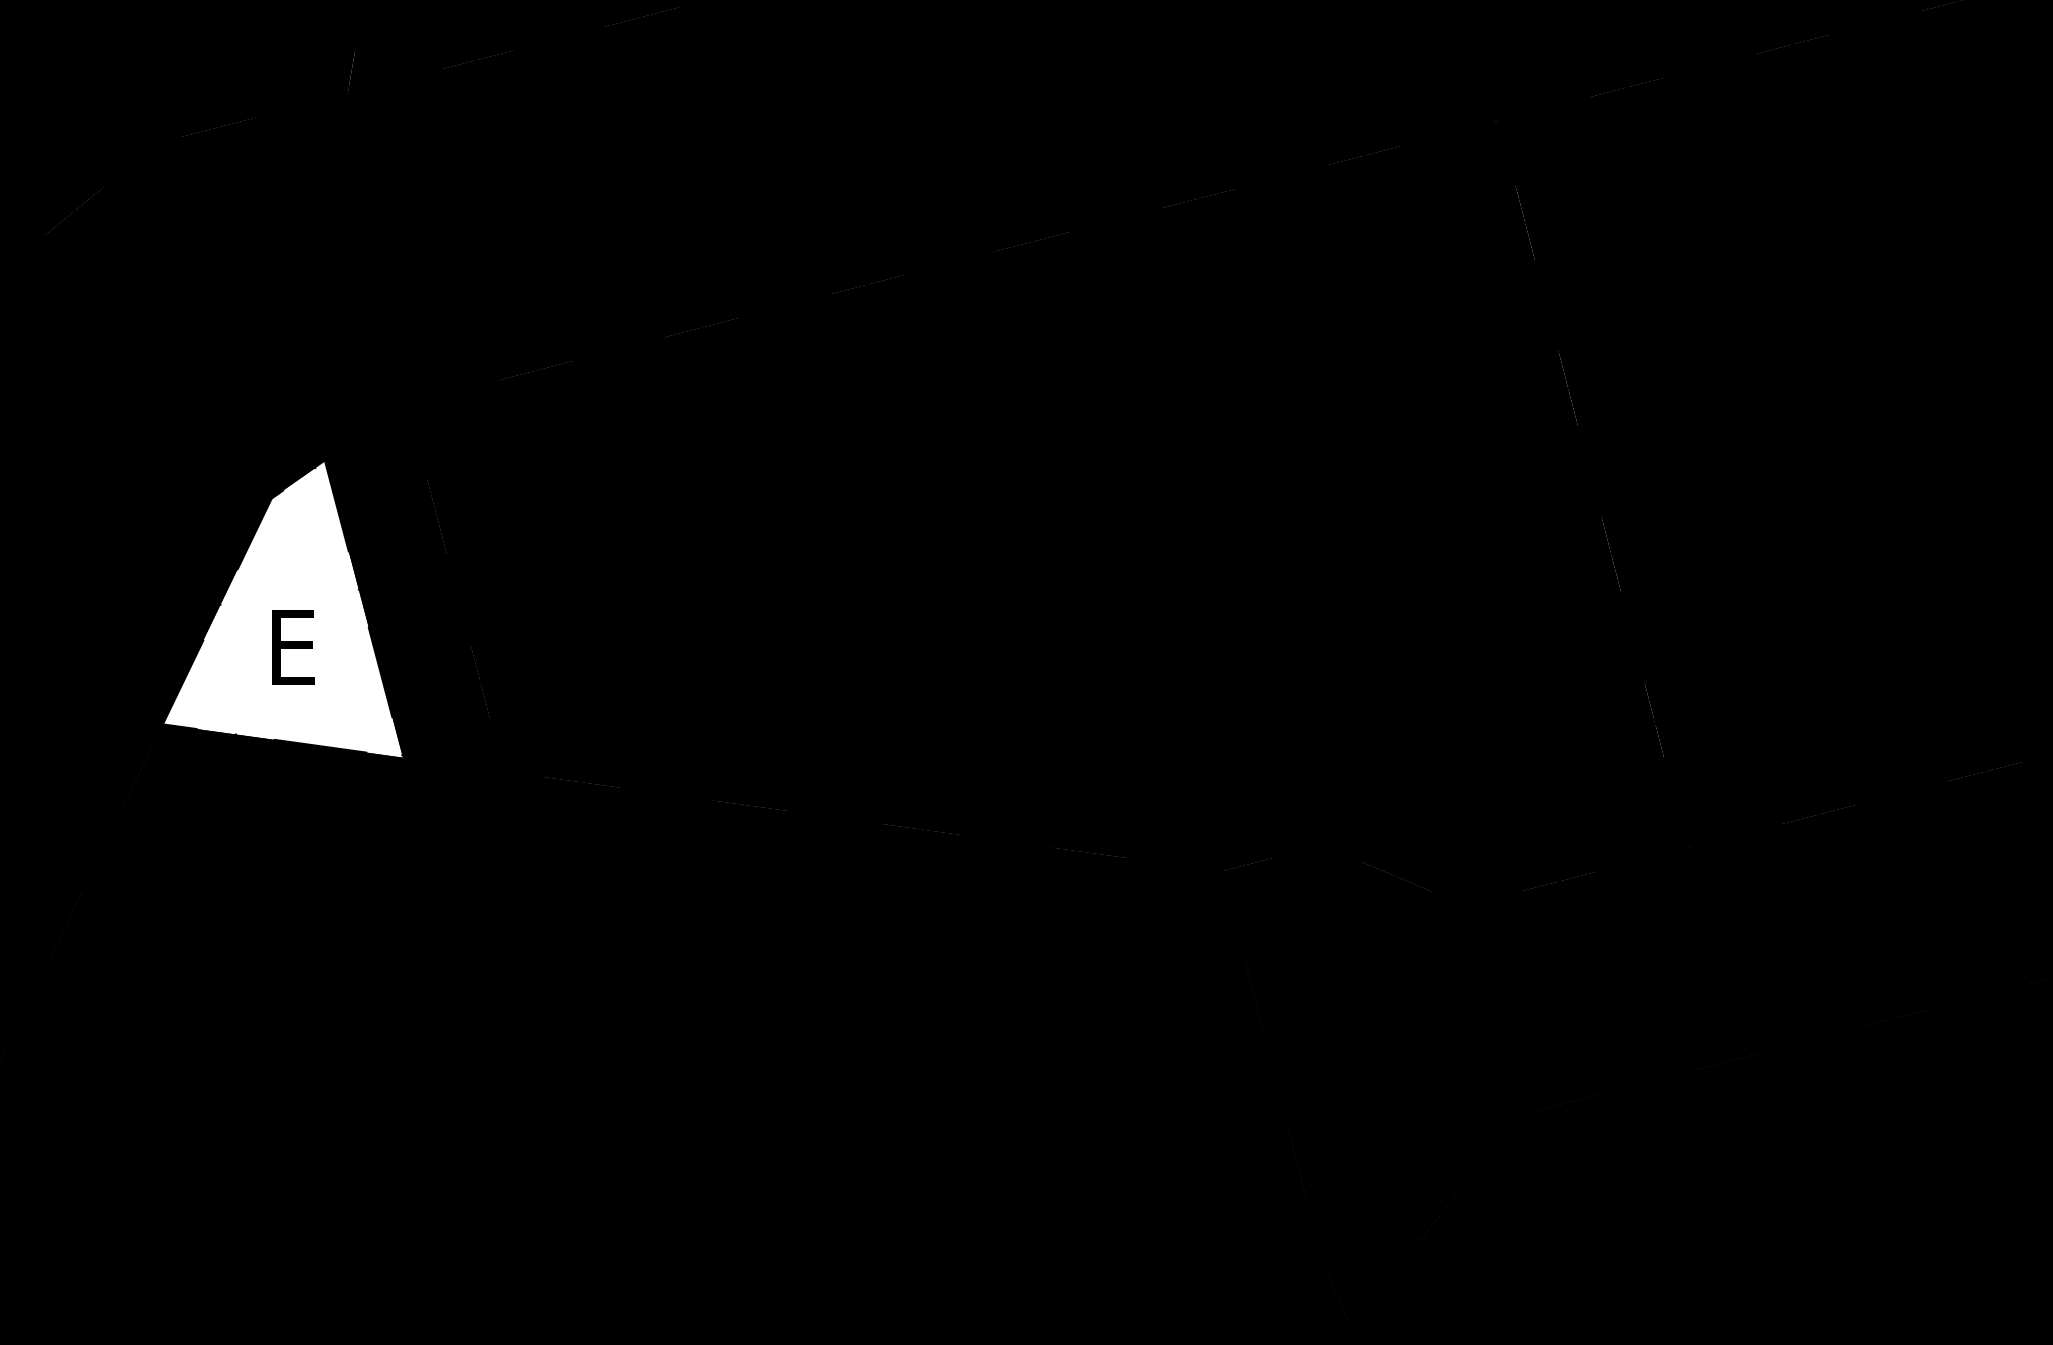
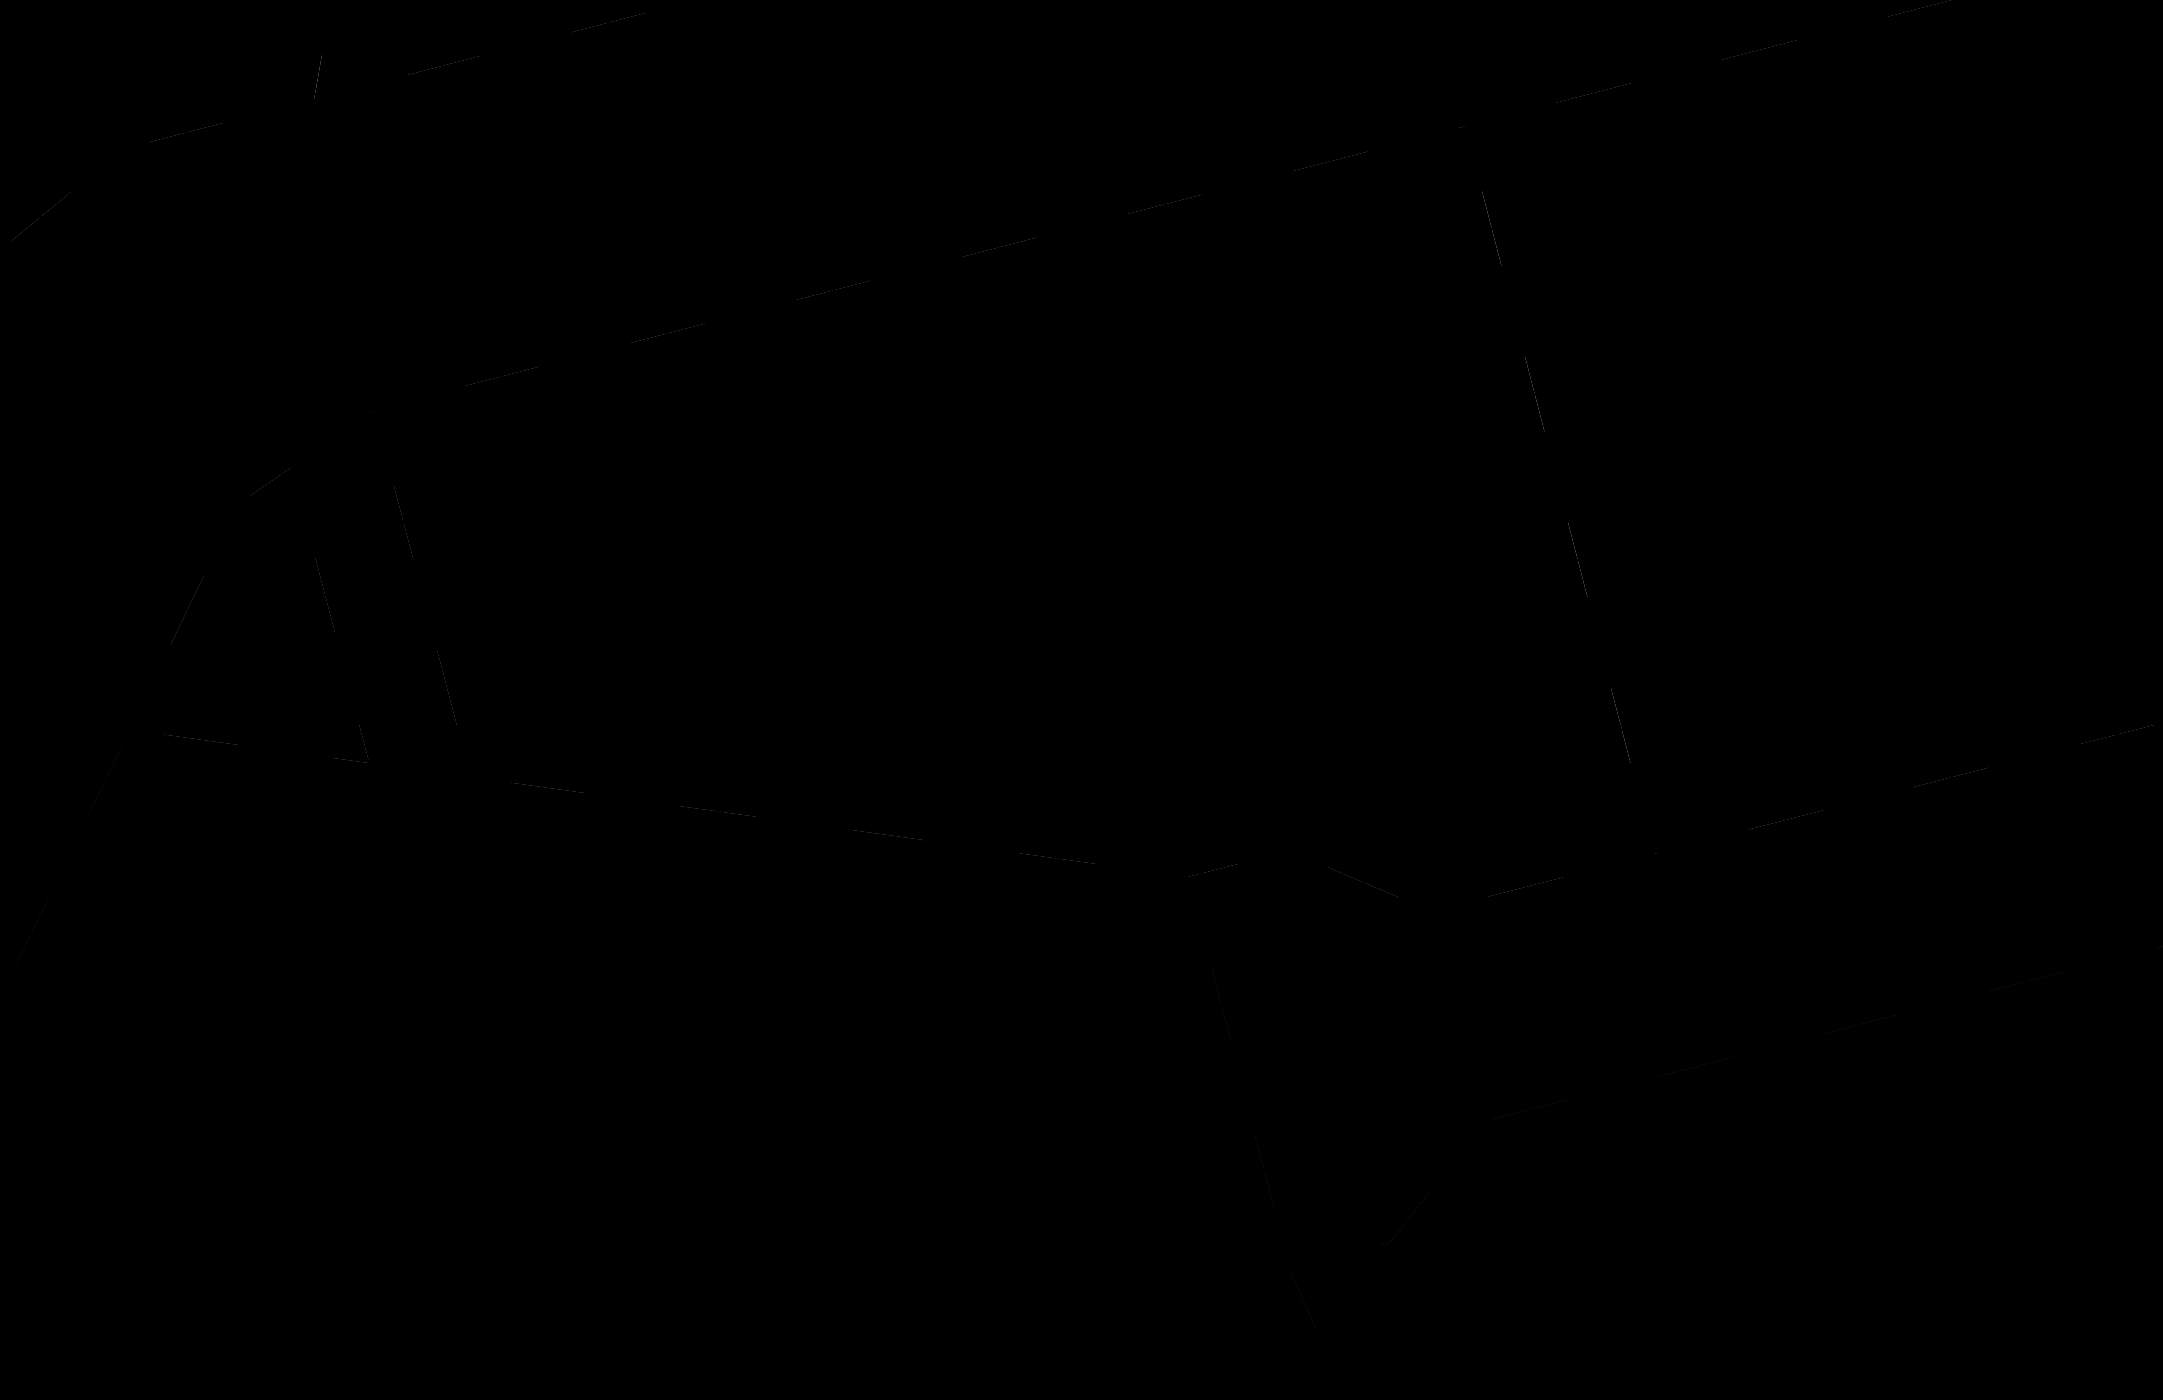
fill: (282, 608) -> (249, 614), added

